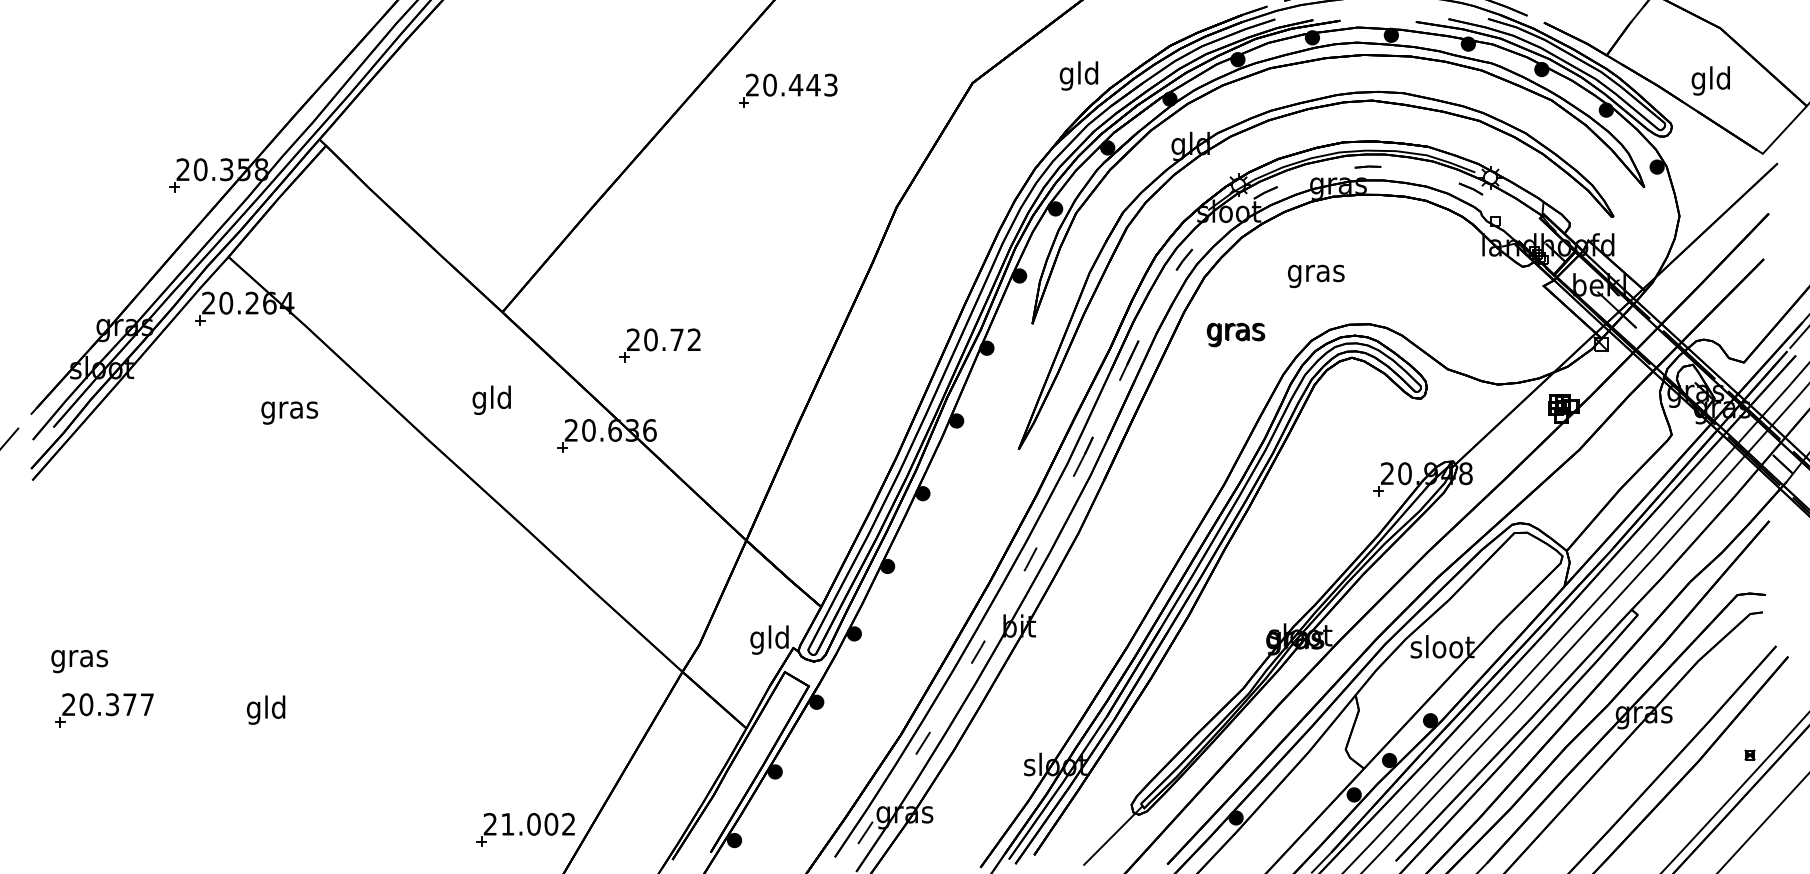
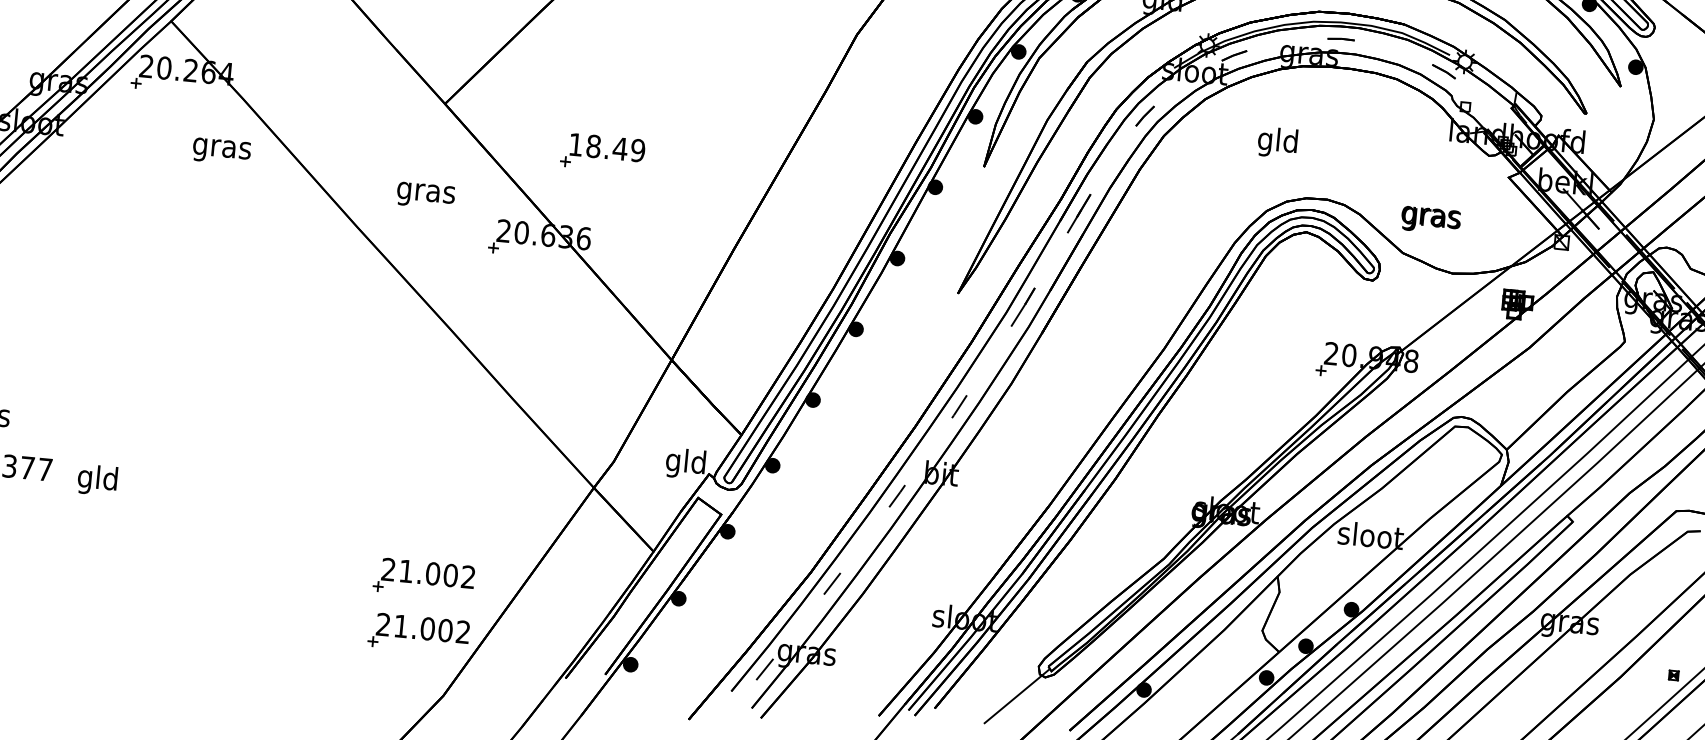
text: (1316, 273) -> (1278, 142), gras -> gld
text: (1235, 334) -> (1430, 219), moved
text: (664, 339) -> (607, 147), 20.72 -> 18.49
text: (492, 399) -> (426, 191), gld -> gras
text: (289, 412) -> (221, 150), moved
text: (266, 709) -> (98, 479), moved
part: (525, 775) -> (423, 578), added

